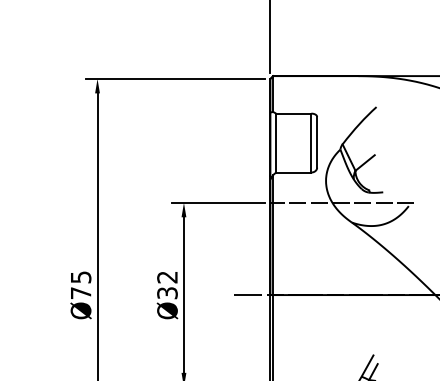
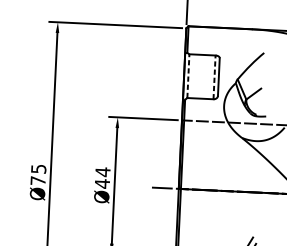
line: (276, 142) -> (188, 75), solid -> dashed
line: (311, 142) -> (214, 76), solid -> dashed
text: (167, 284) -> (102, 177), Ø32 -> Ø44

